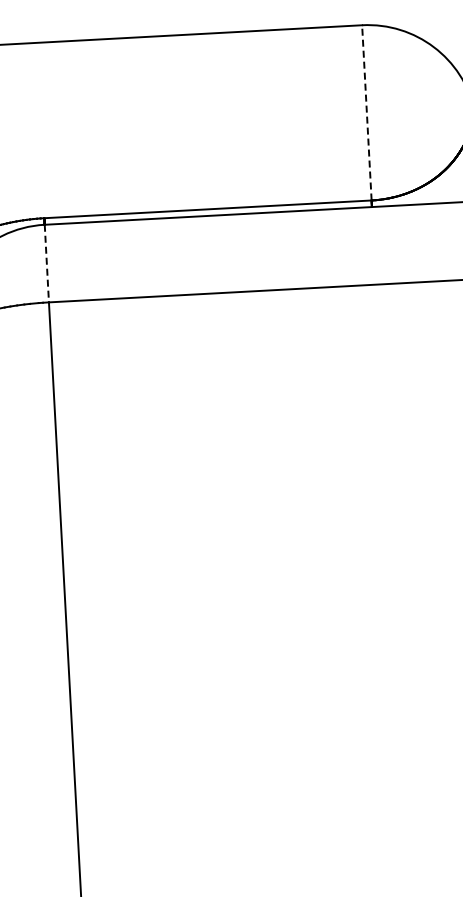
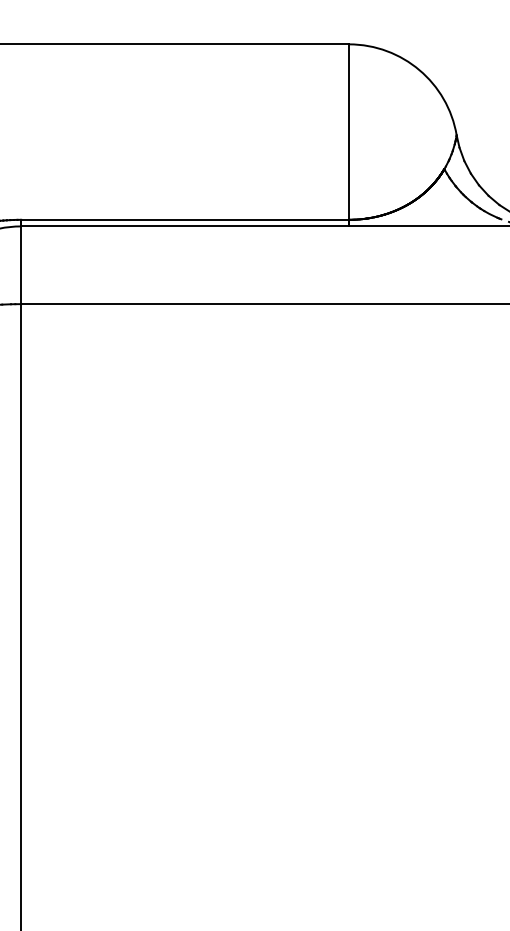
line: (366, 113) -> (348, 132), dashed -> solid
line: (47, 263) -> (21, 265), dashed -> solid

